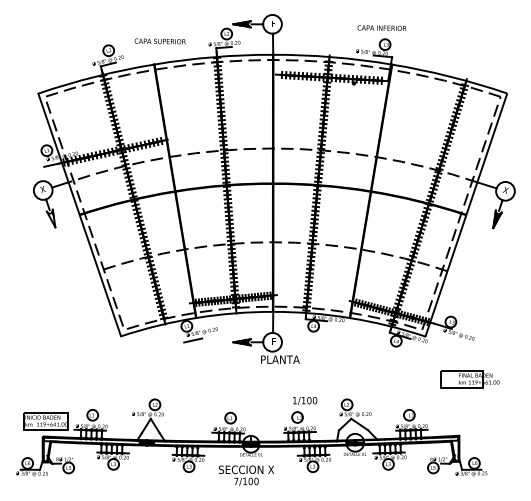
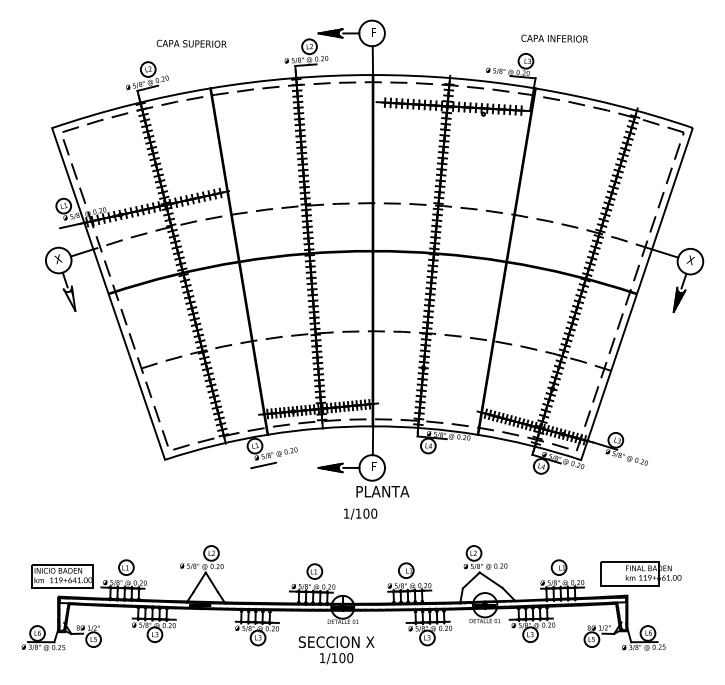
text: (381, 28) -> (554, 38), moved
text: (160, 41) -> (191, 43), moved
part: (469, 379) -> (640, 573), moved
text: (305, 400) -> (360, 513), moved
text: (236, 481) -> (322, 658), 7/100 -> 1/100

